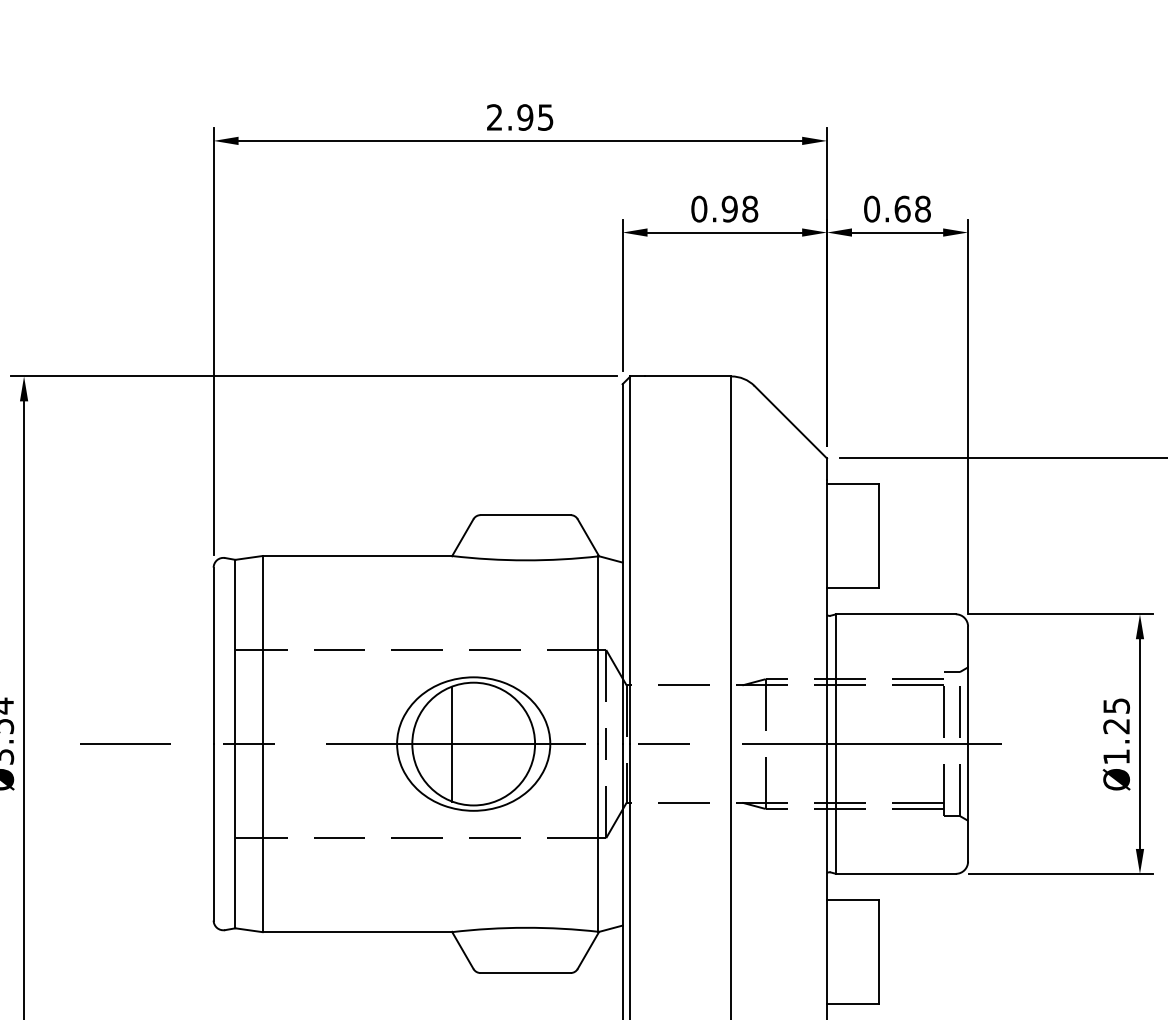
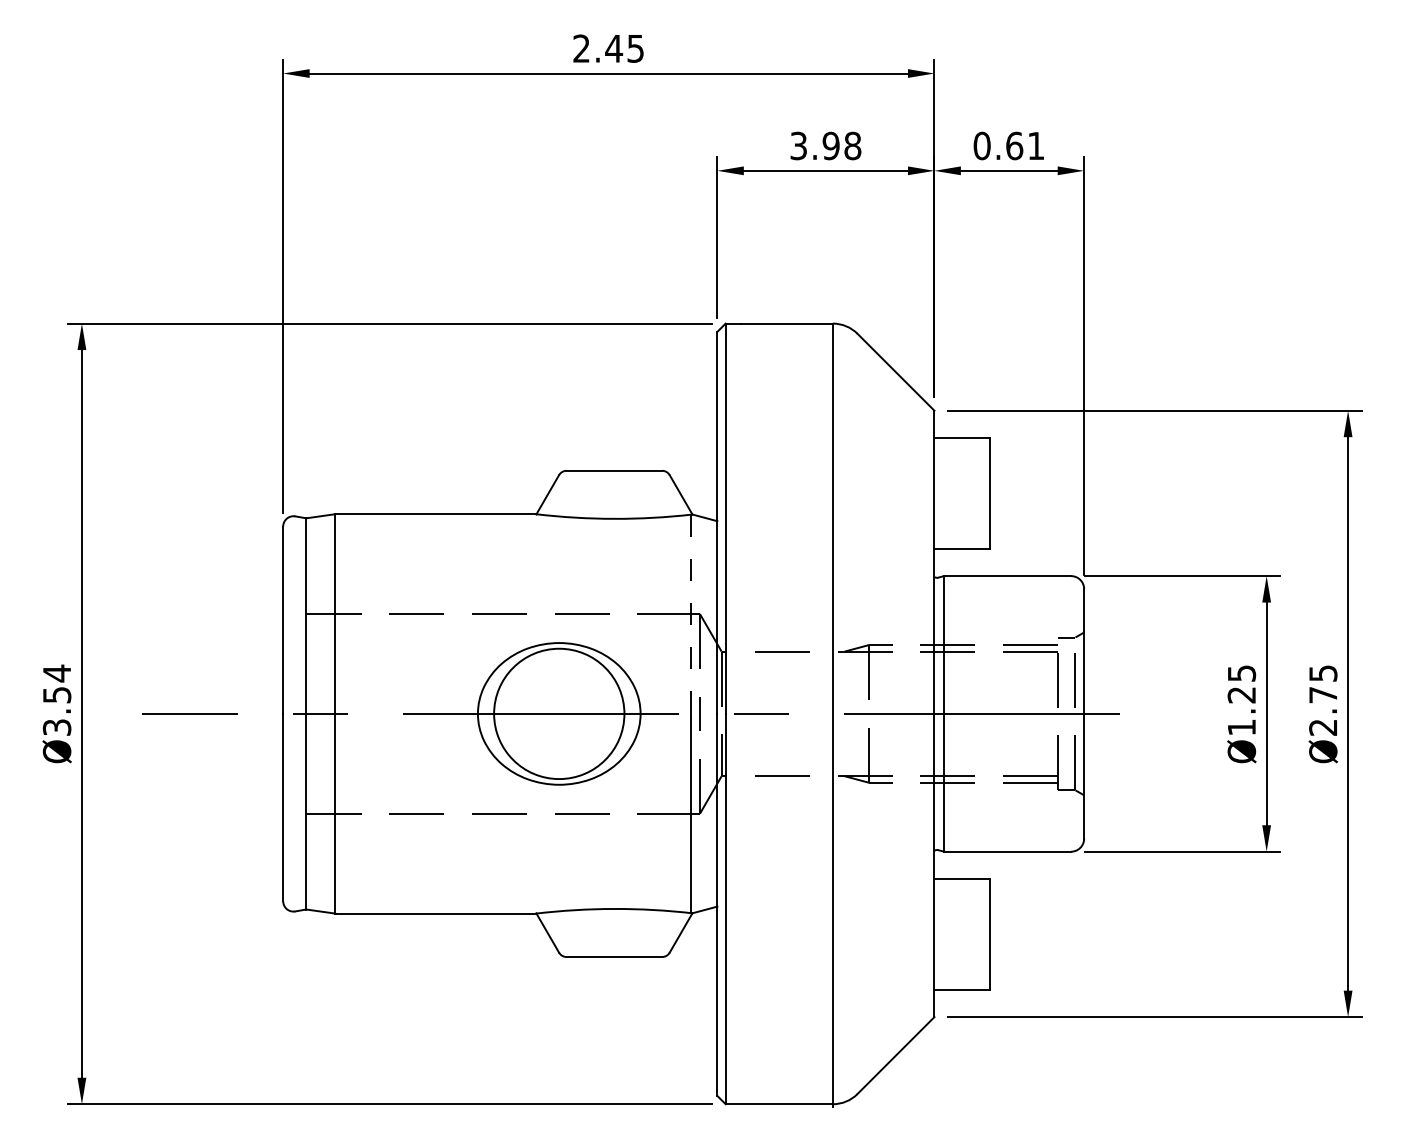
text: (525, 117) -> (614, 48), 2.95 -> 2.45
text: (699, 208) -> (798, 145), 0.98 -> 3.98
text: (922, 208) -> (1035, 145), 0.68 -> 0.61
line: (598, 650) -> (691, 614), solid -> dashed
line: (452, 743) -> (536, 713), removed

